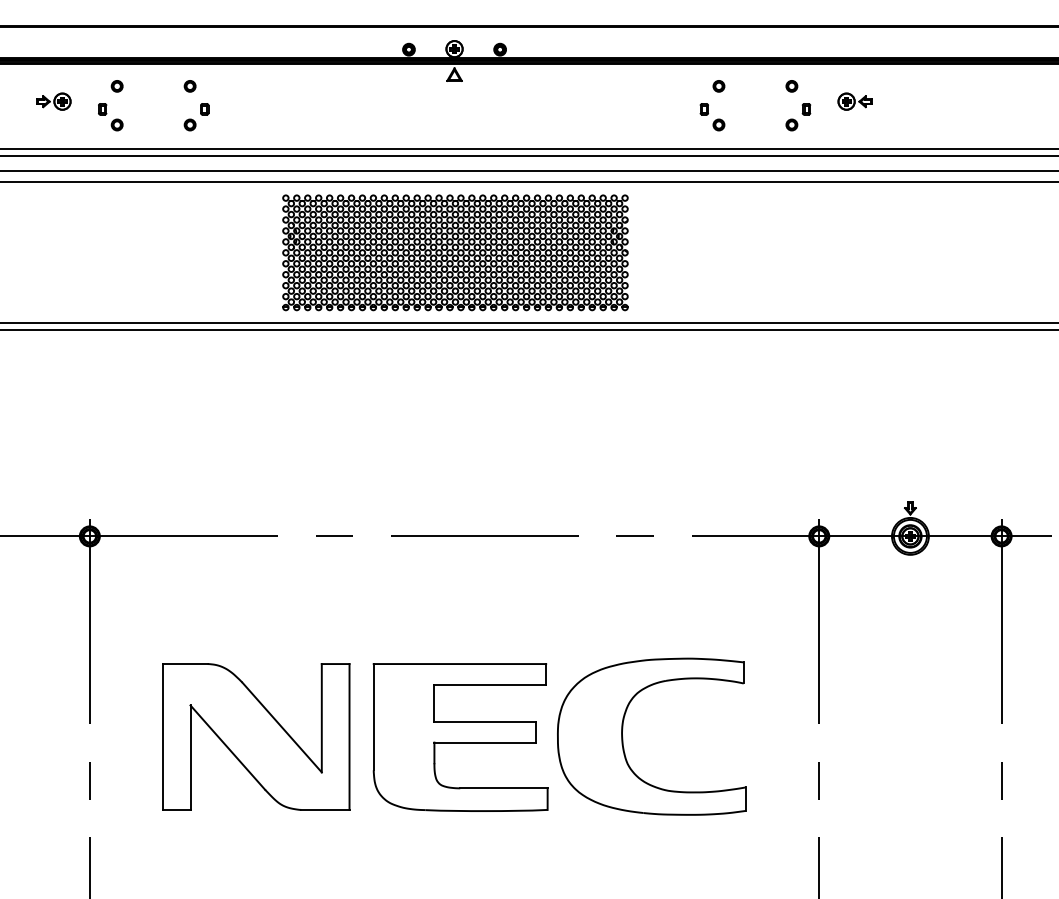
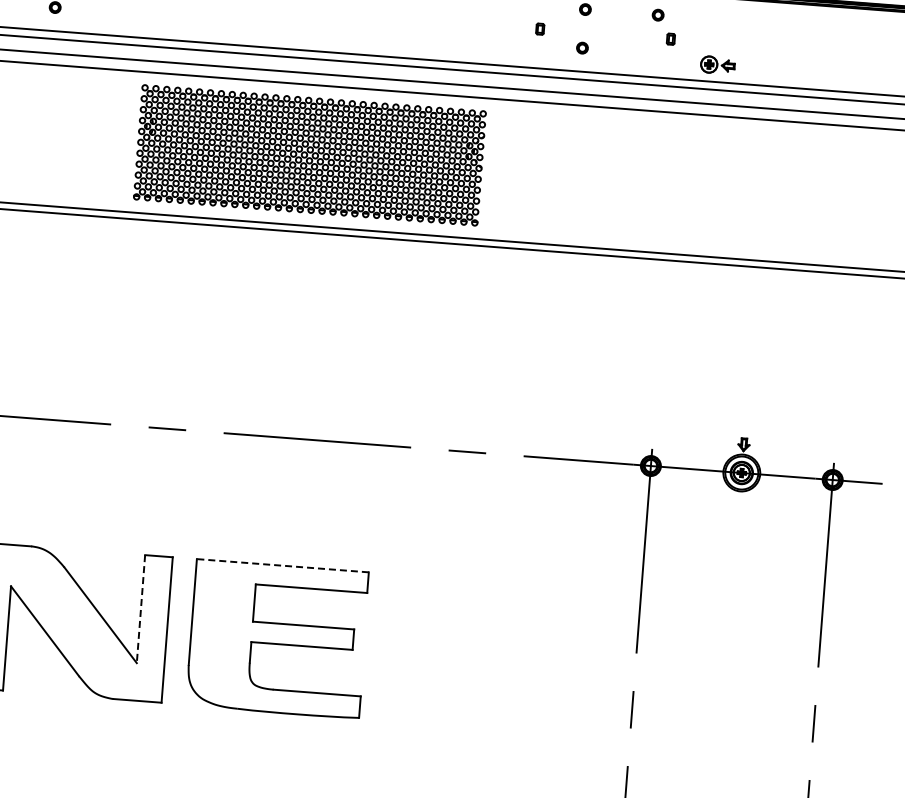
part: (854, 101) -> (717, 65), moved
part: (703, 109) -> (539, 29), moved
part: (791, 124) -> (654, 53), removed
line: (459, 664) -> (282, 566), solid -> dashed
line: (321, 718) -> (140, 609), solid -> dashed
part: (623, 737) -> (440, 651), removed

